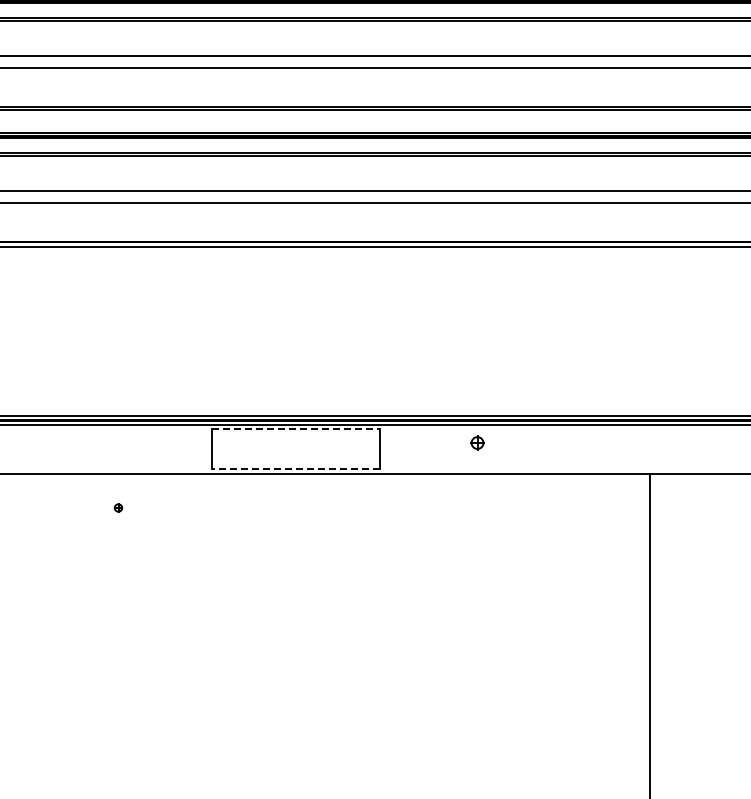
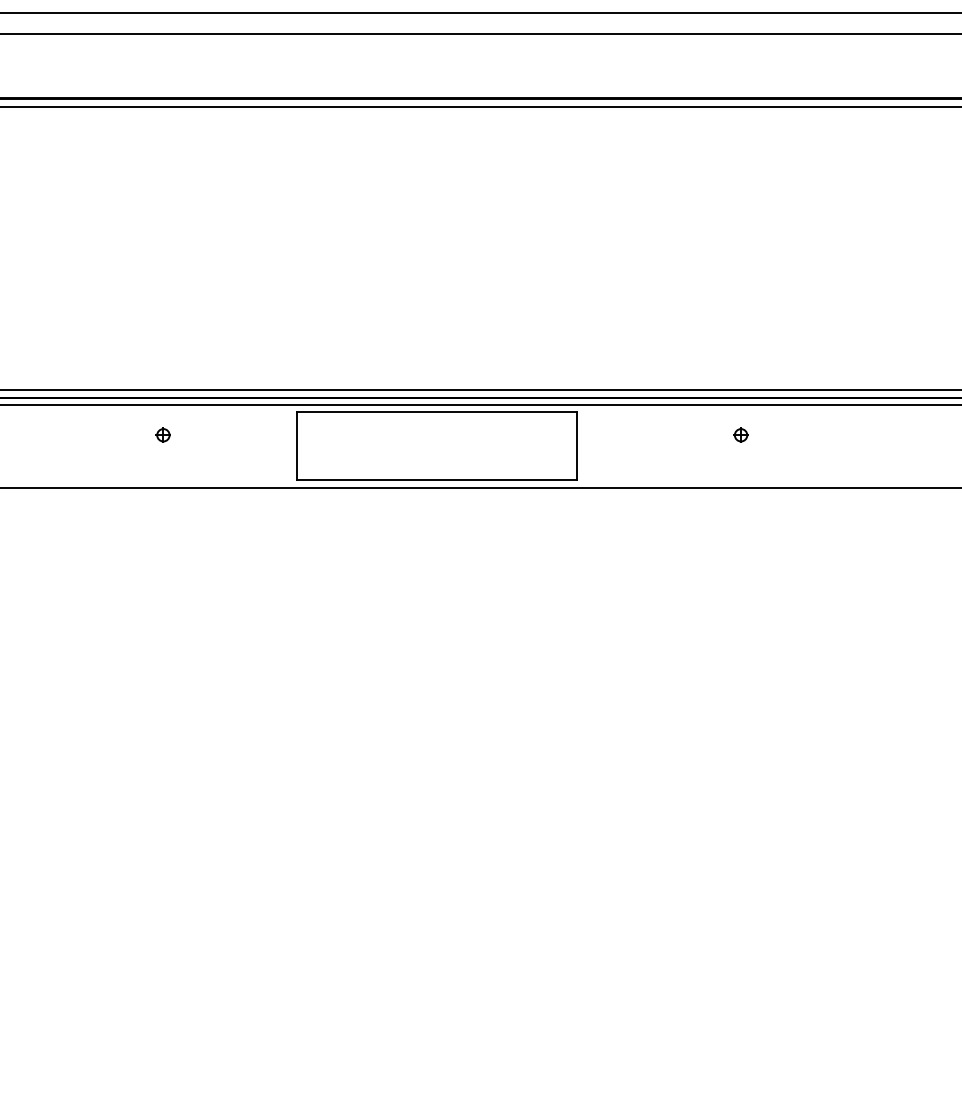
line: (296, 429) -> (437, 412), dashed -> solid
part: (477, 442) -> (740, 434), size x0.62
line: (296, 469) -> (437, 479), dashed -> solid
part: (118, 507) -> (163, 434), moved

